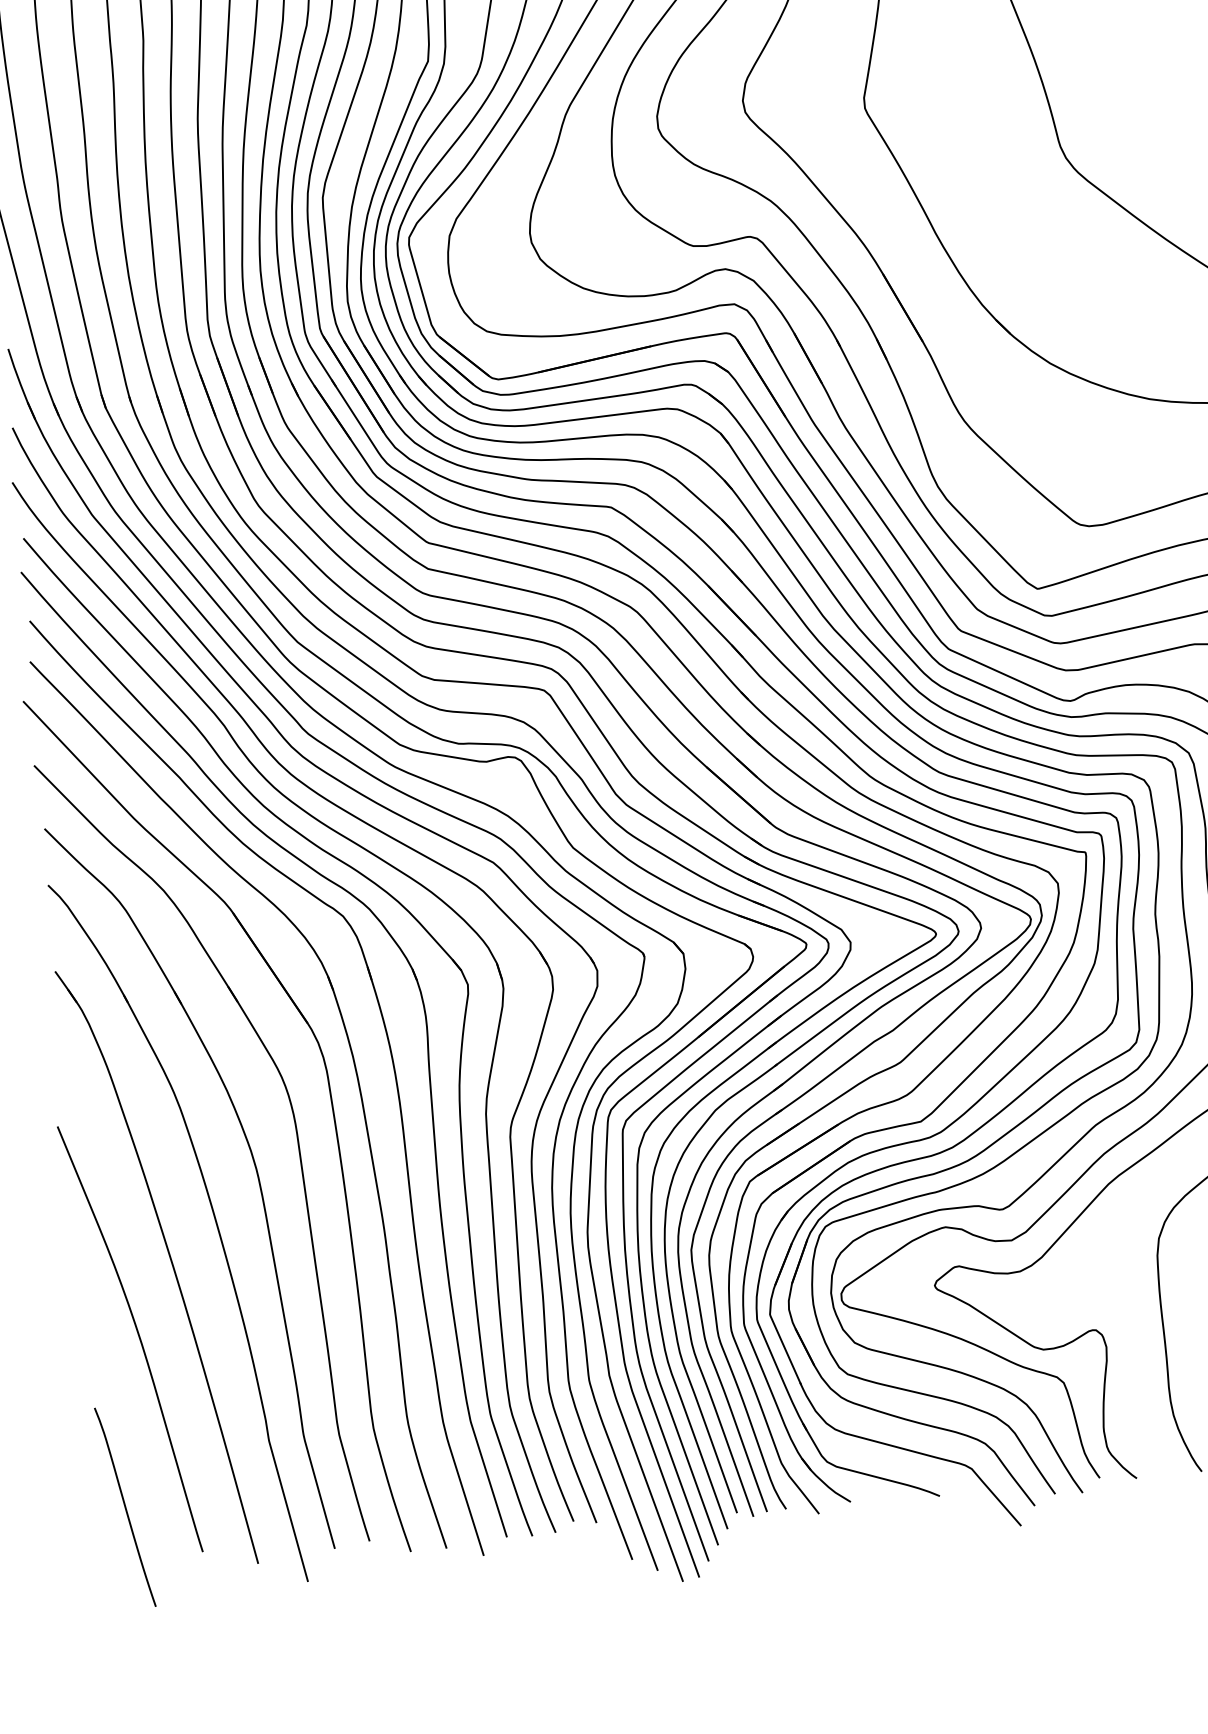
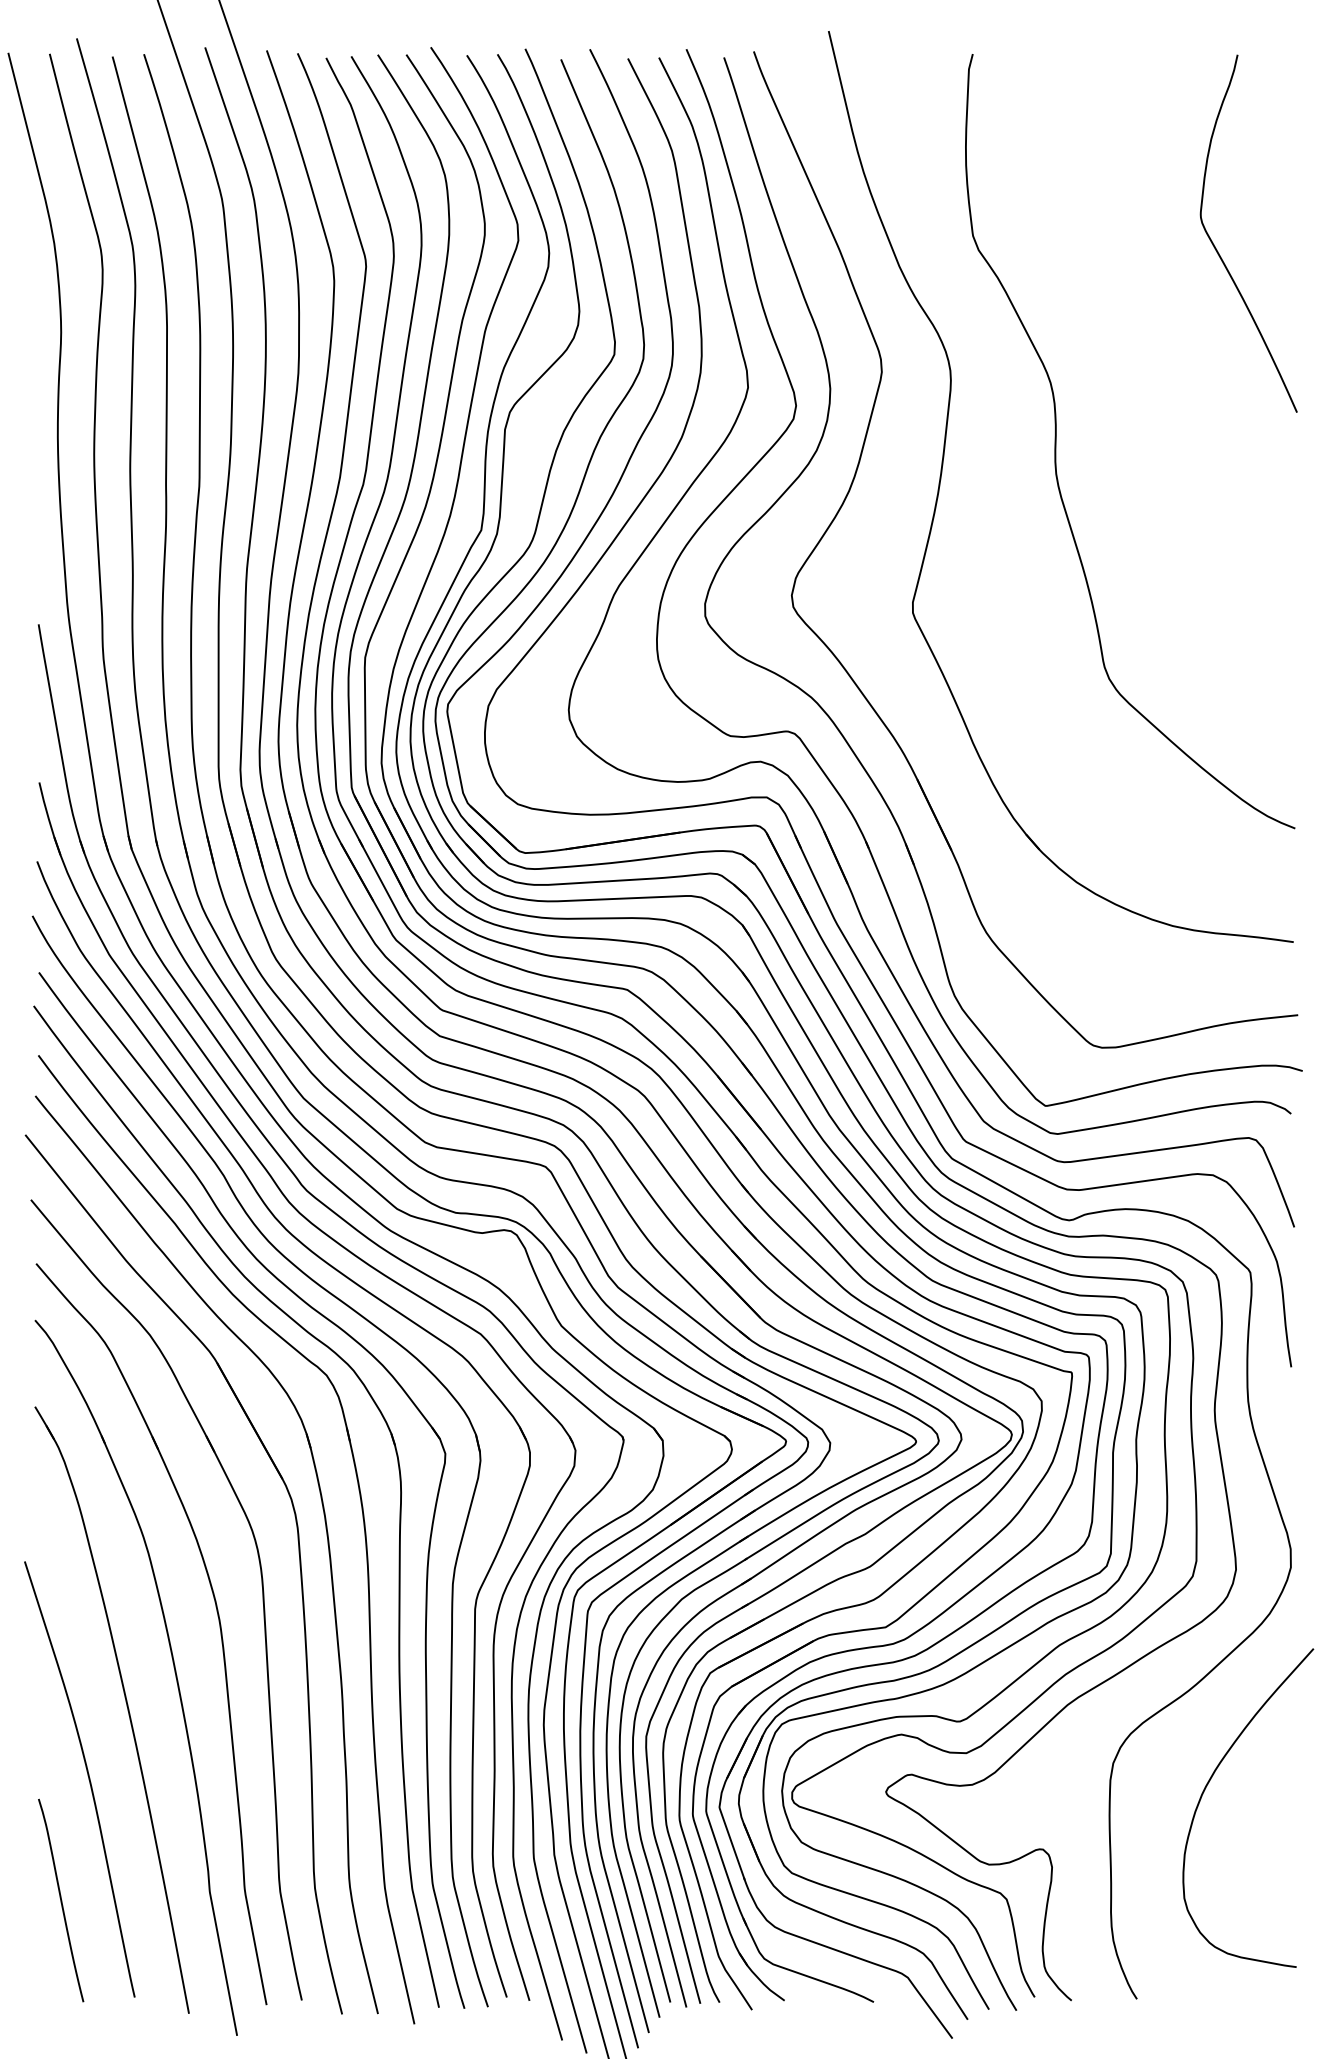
curve: (125, 1507) -> (61, 1900), moved

